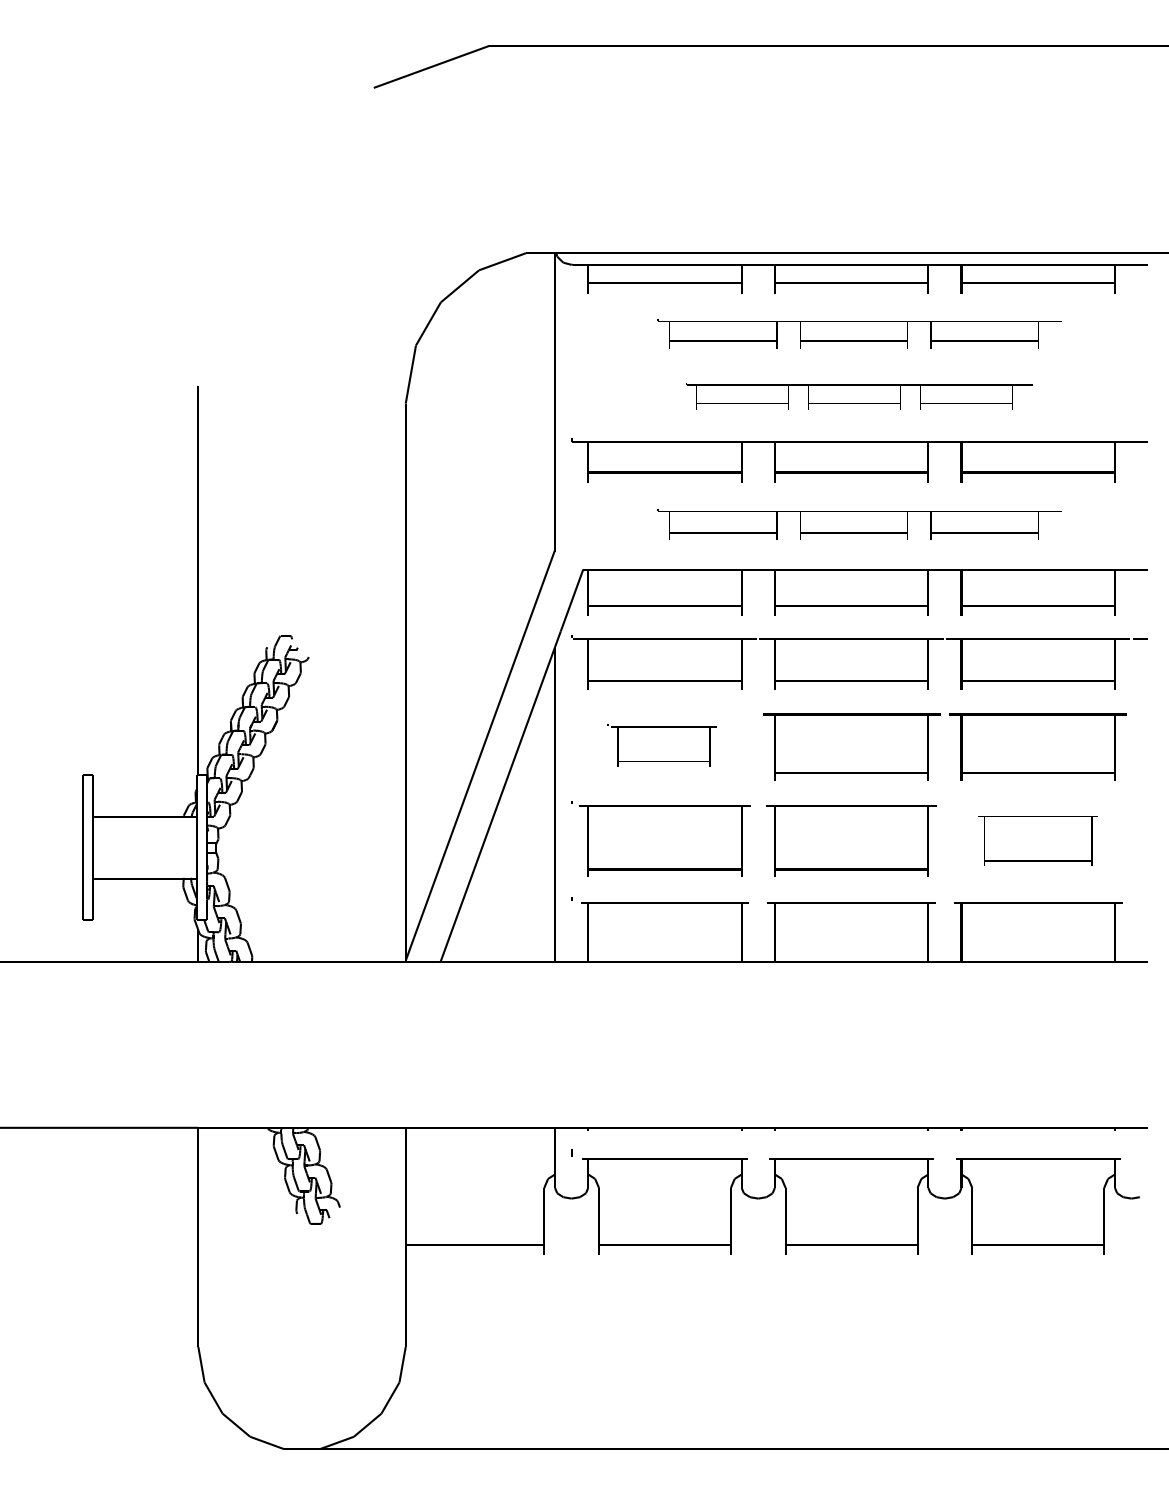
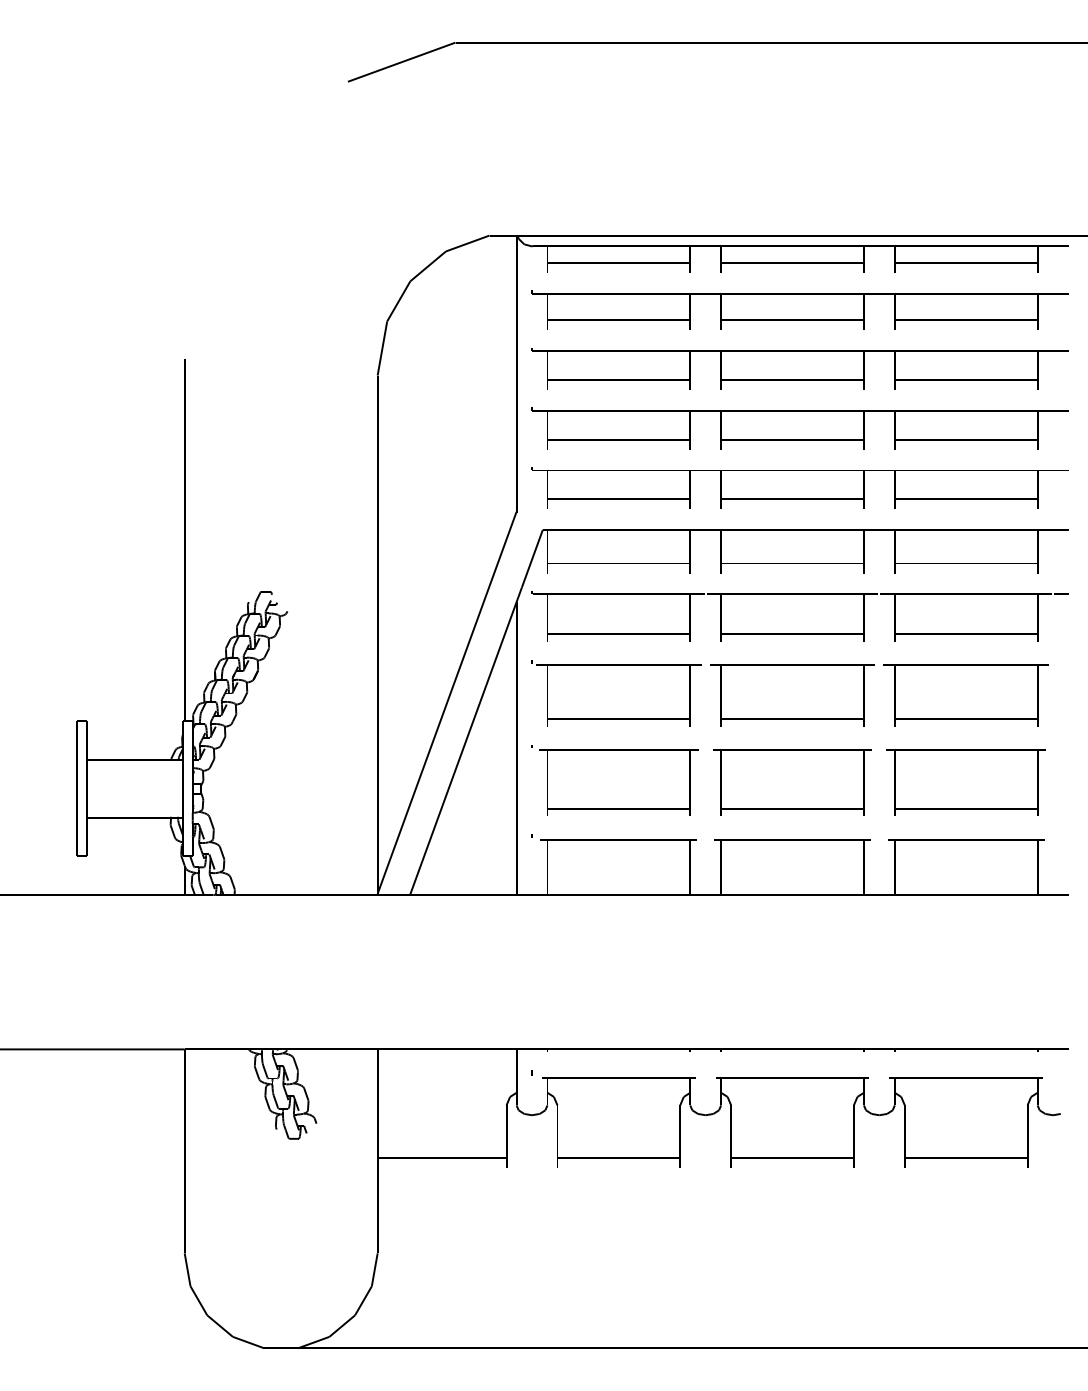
part: (859, 333) -> (799, 310), size x1.43
part: (859, 396) -> (799, 368), size x1.67
part: (859, 524) -> (799, 487), size x1.43
part: (662, 745) -> (616, 693), size x1.67
part: (1037, 840) -> (965, 782), size x1.43

